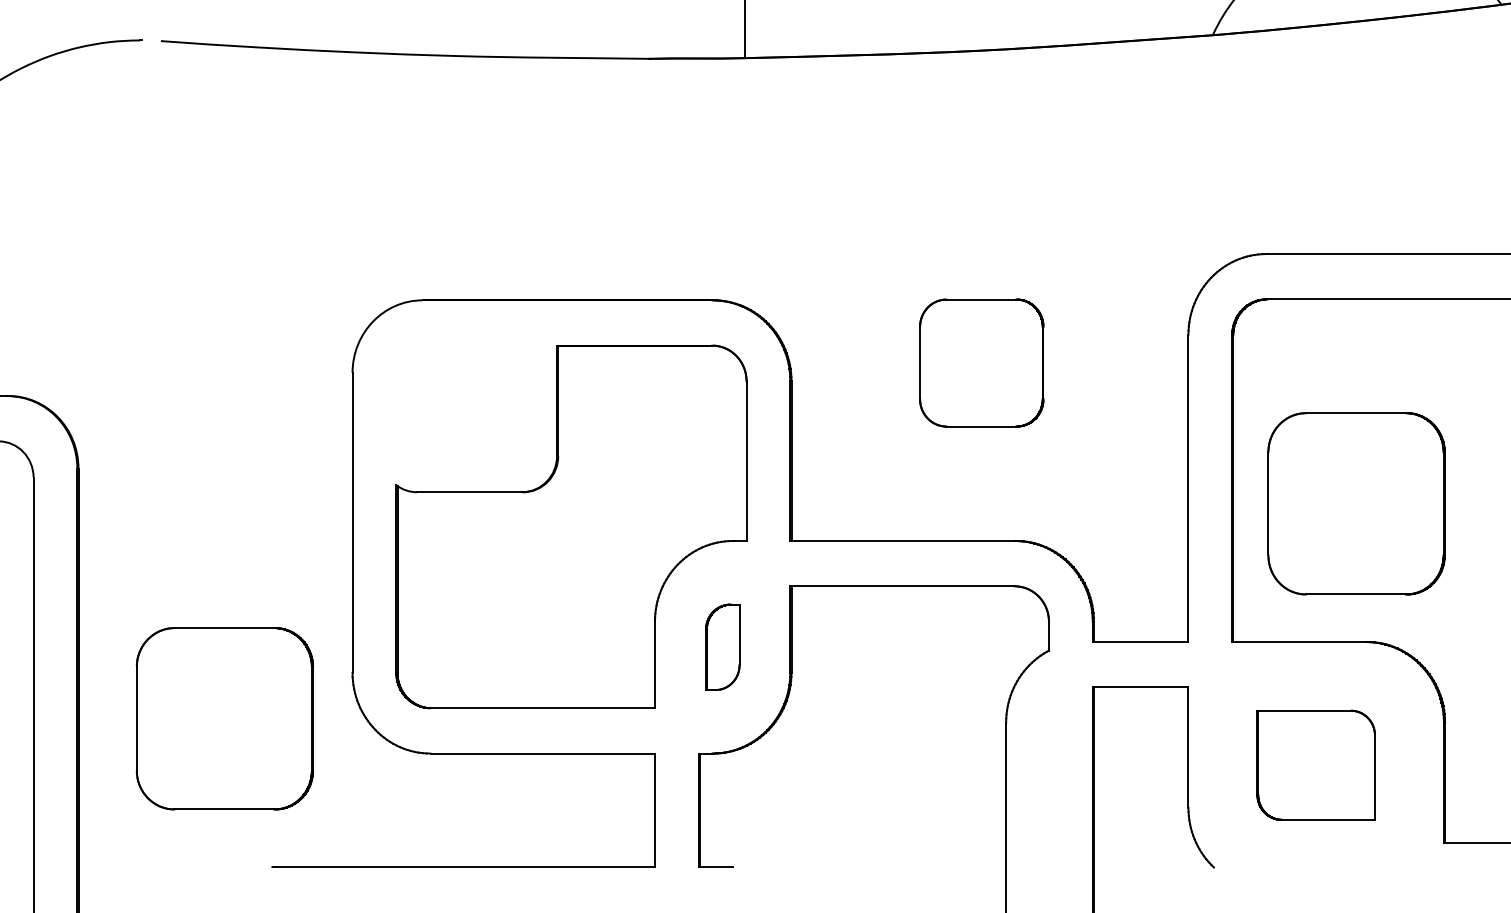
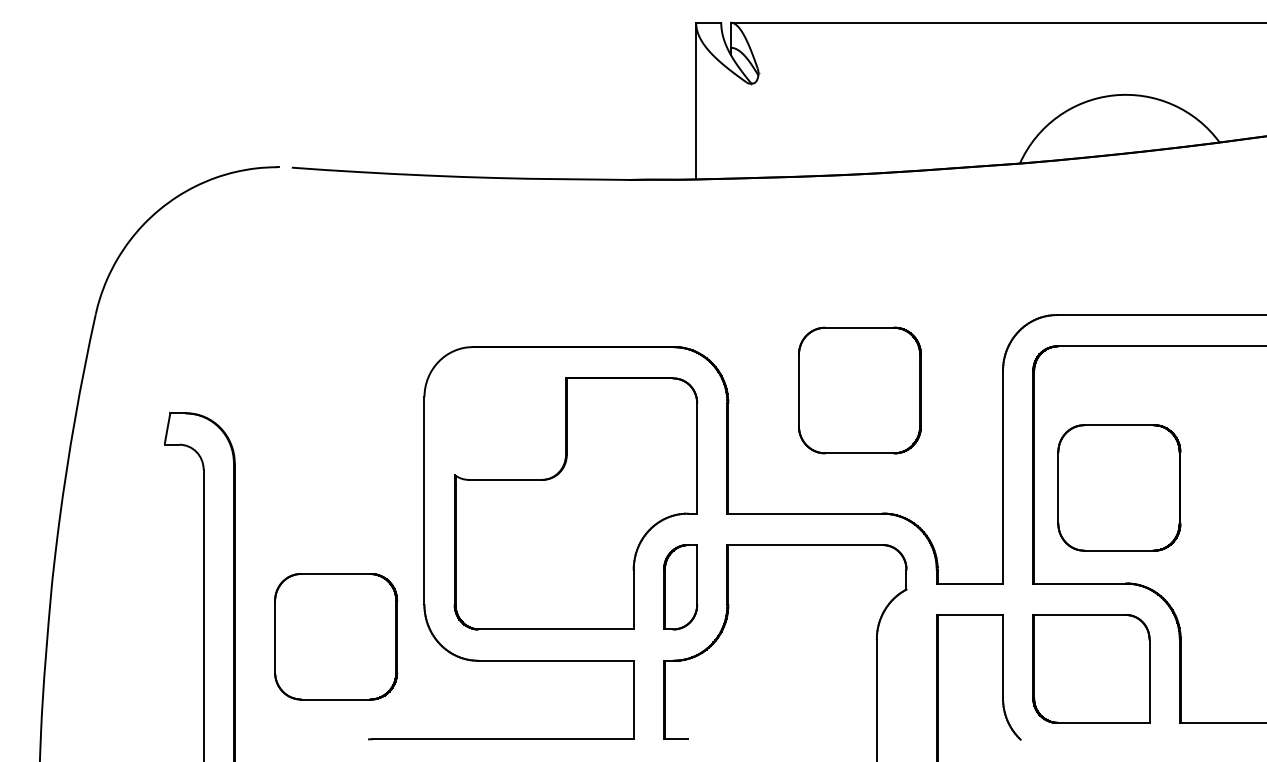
part: (981, 363) -> (859, 390), size x1.43
part: (722, 647) -> (680, 587), size x1.43
part: (1316, 764) -> (1091, 668), size x1.43

